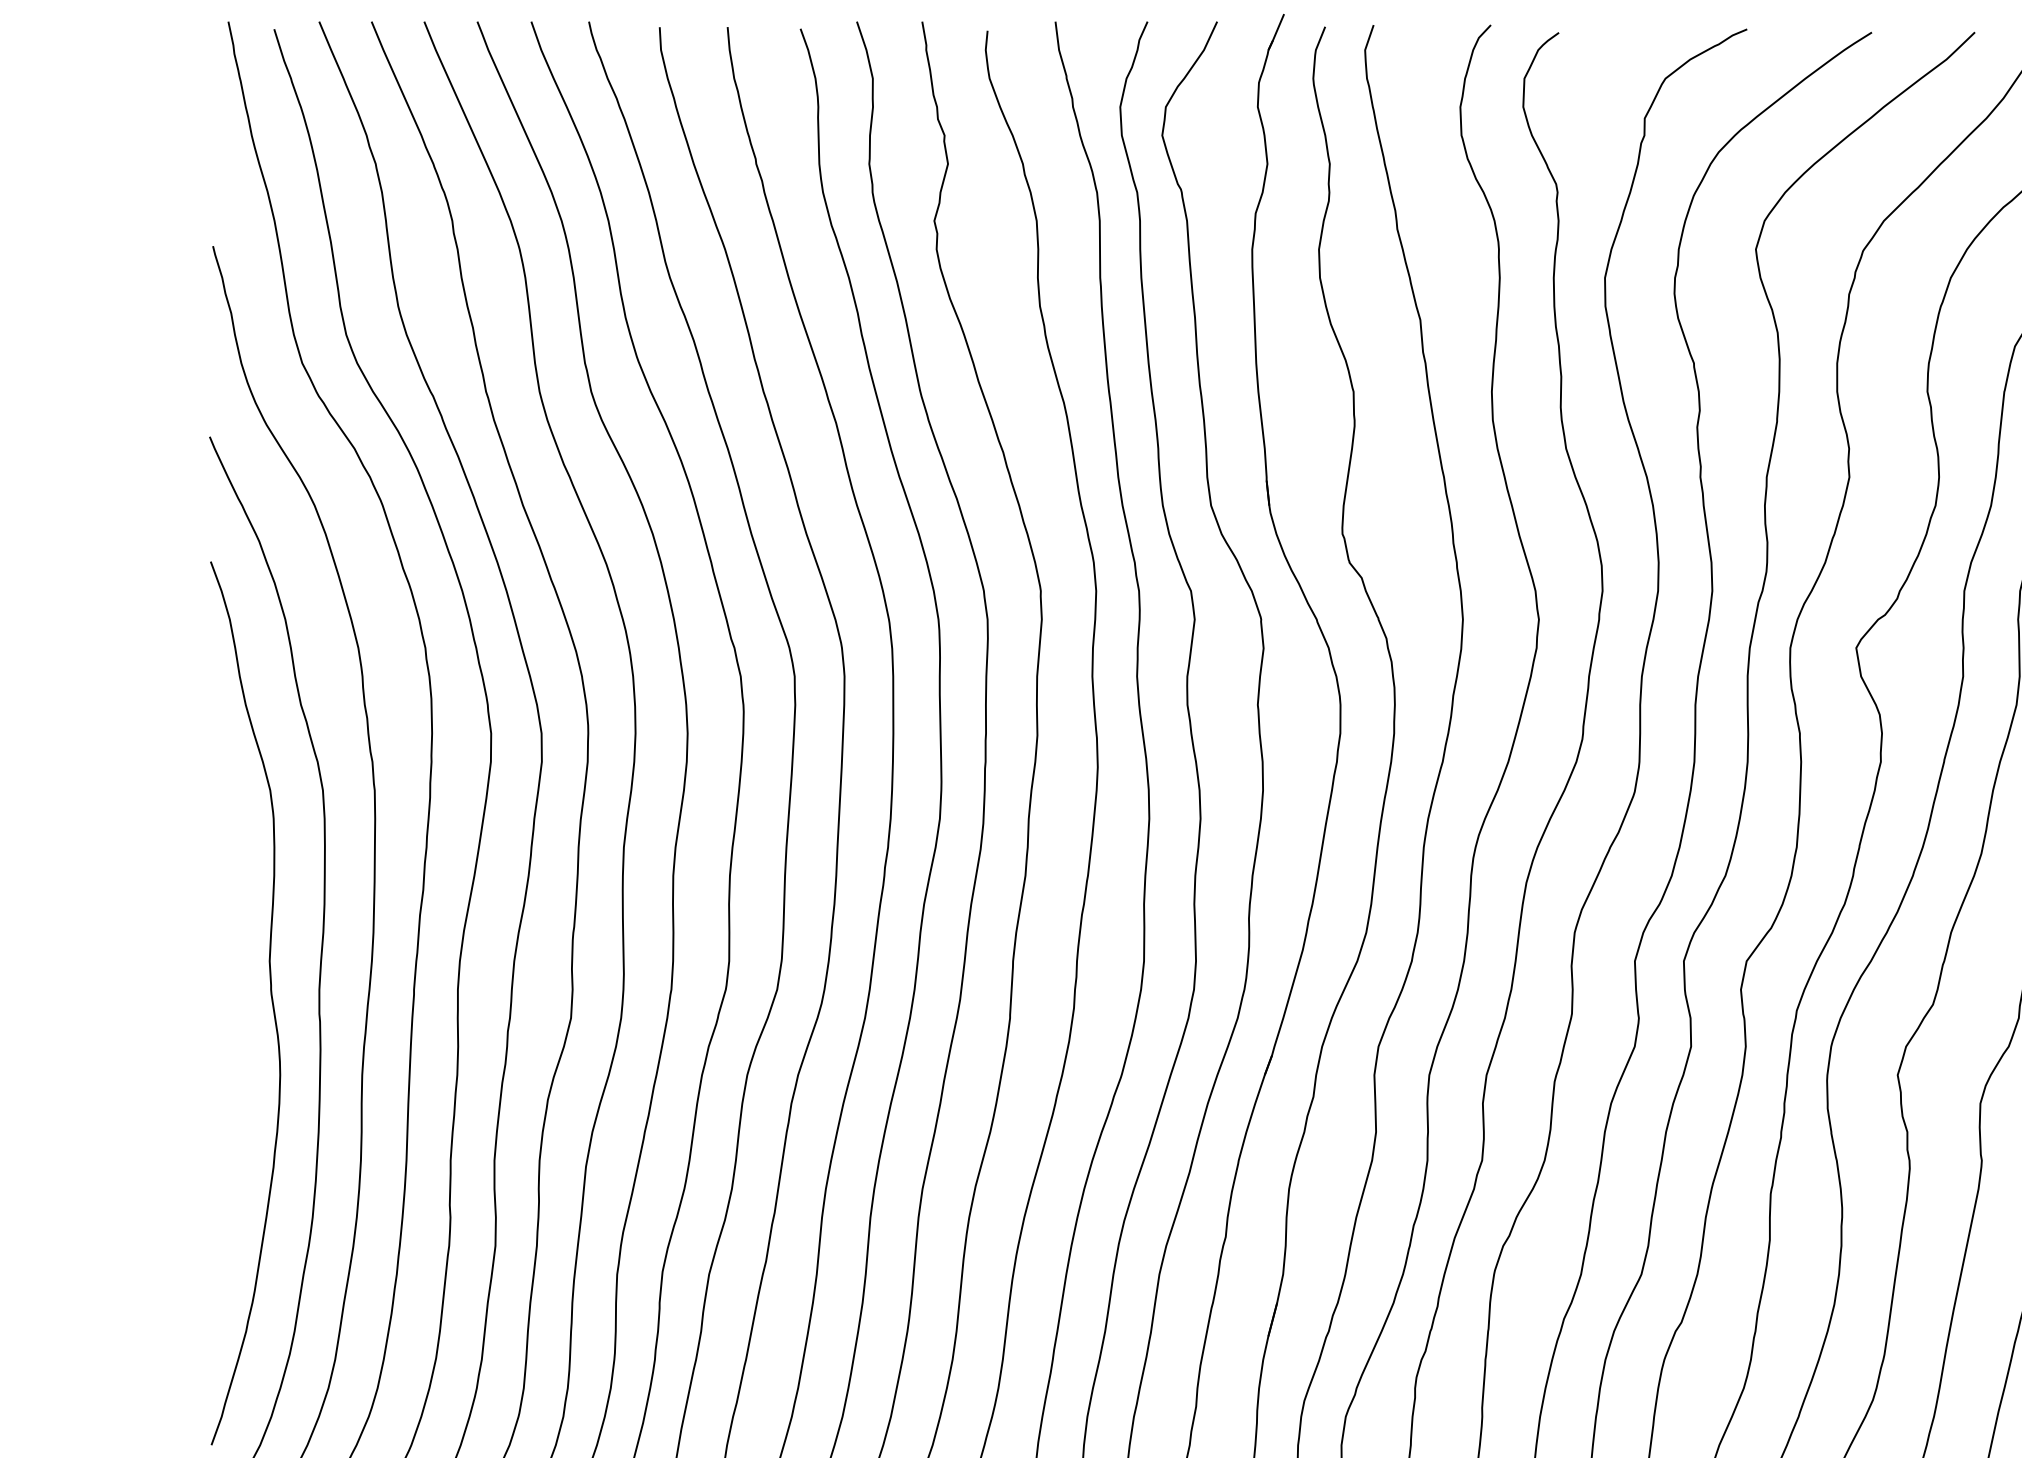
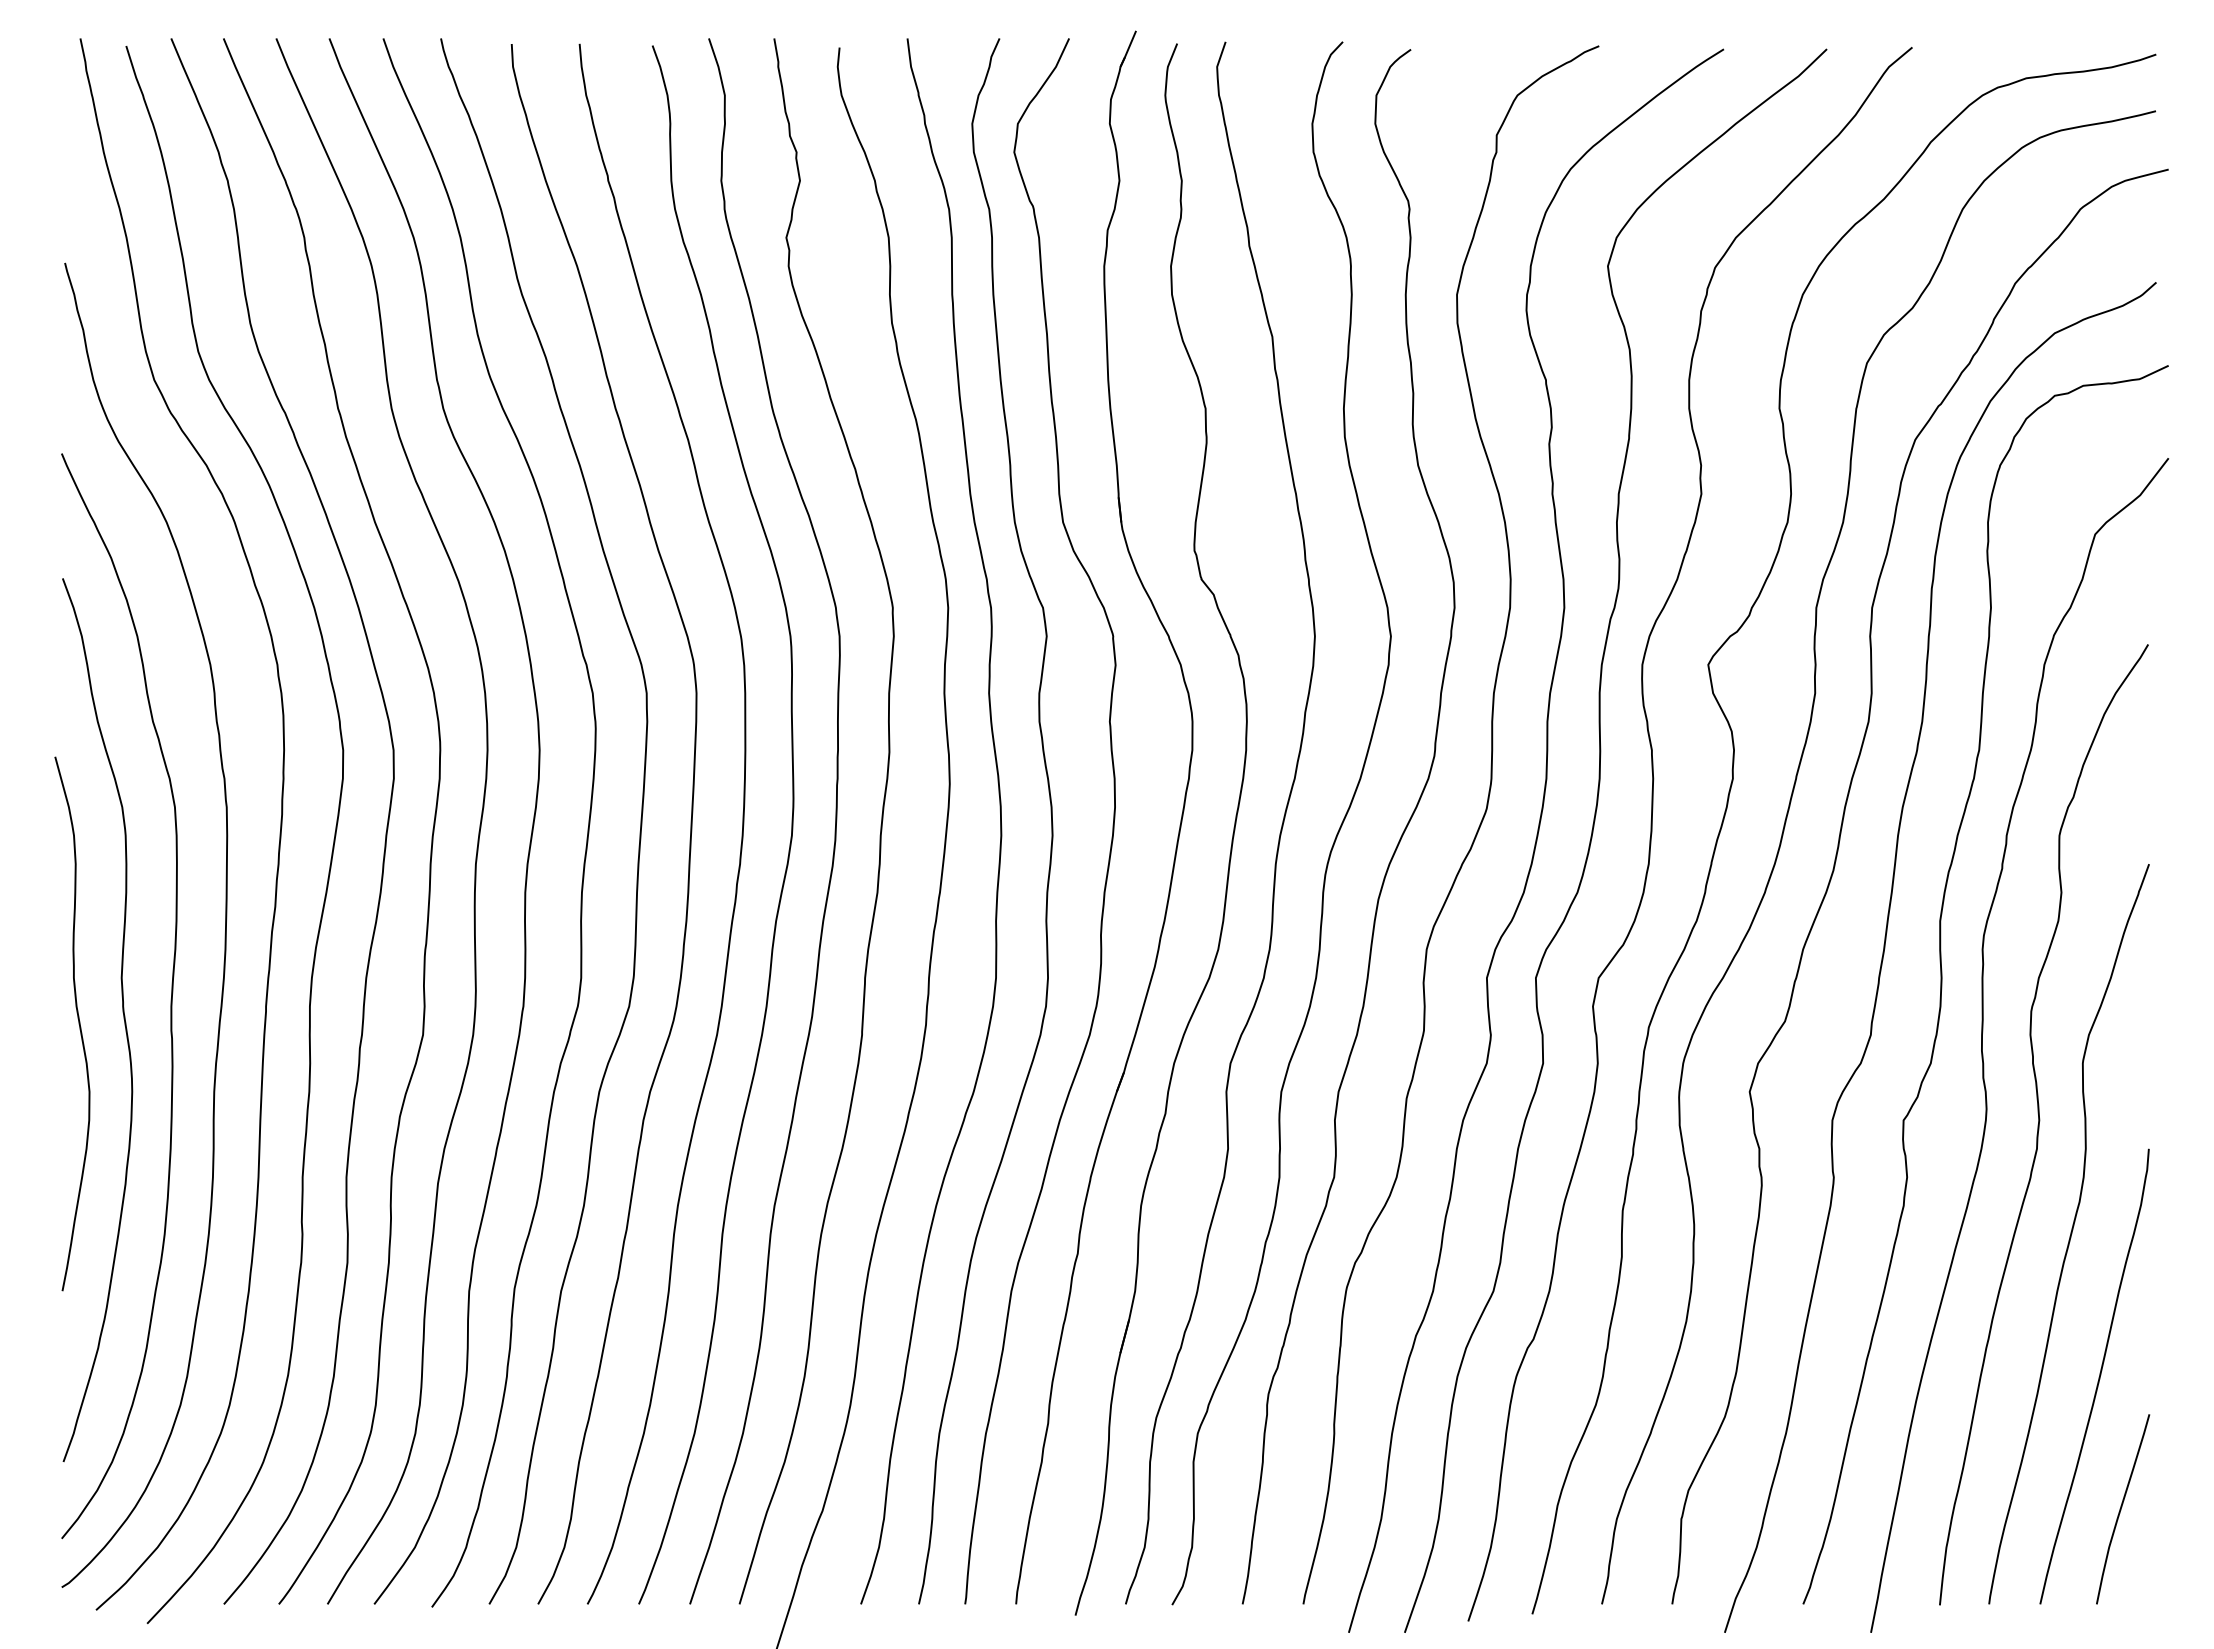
curve: (226, 1006) -> (78, 1023), added

